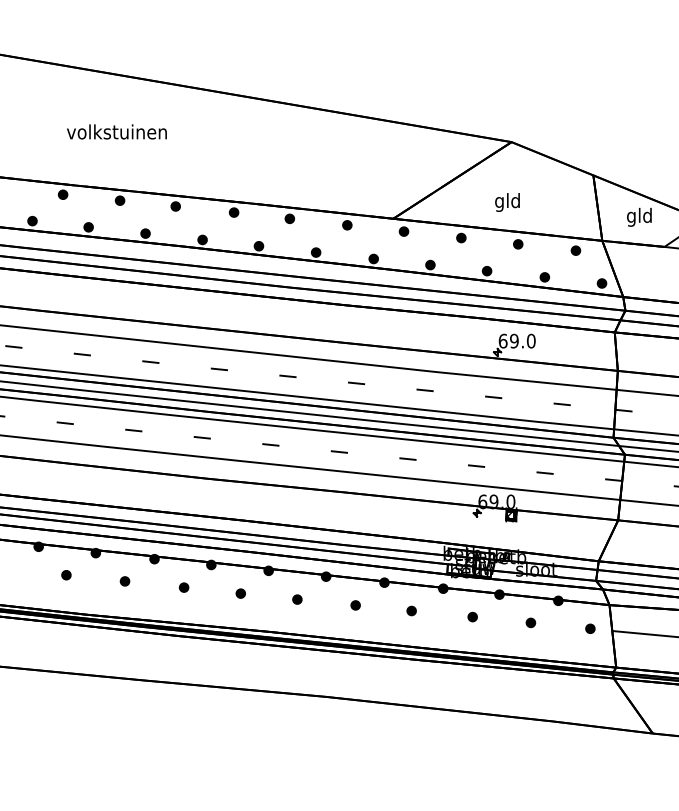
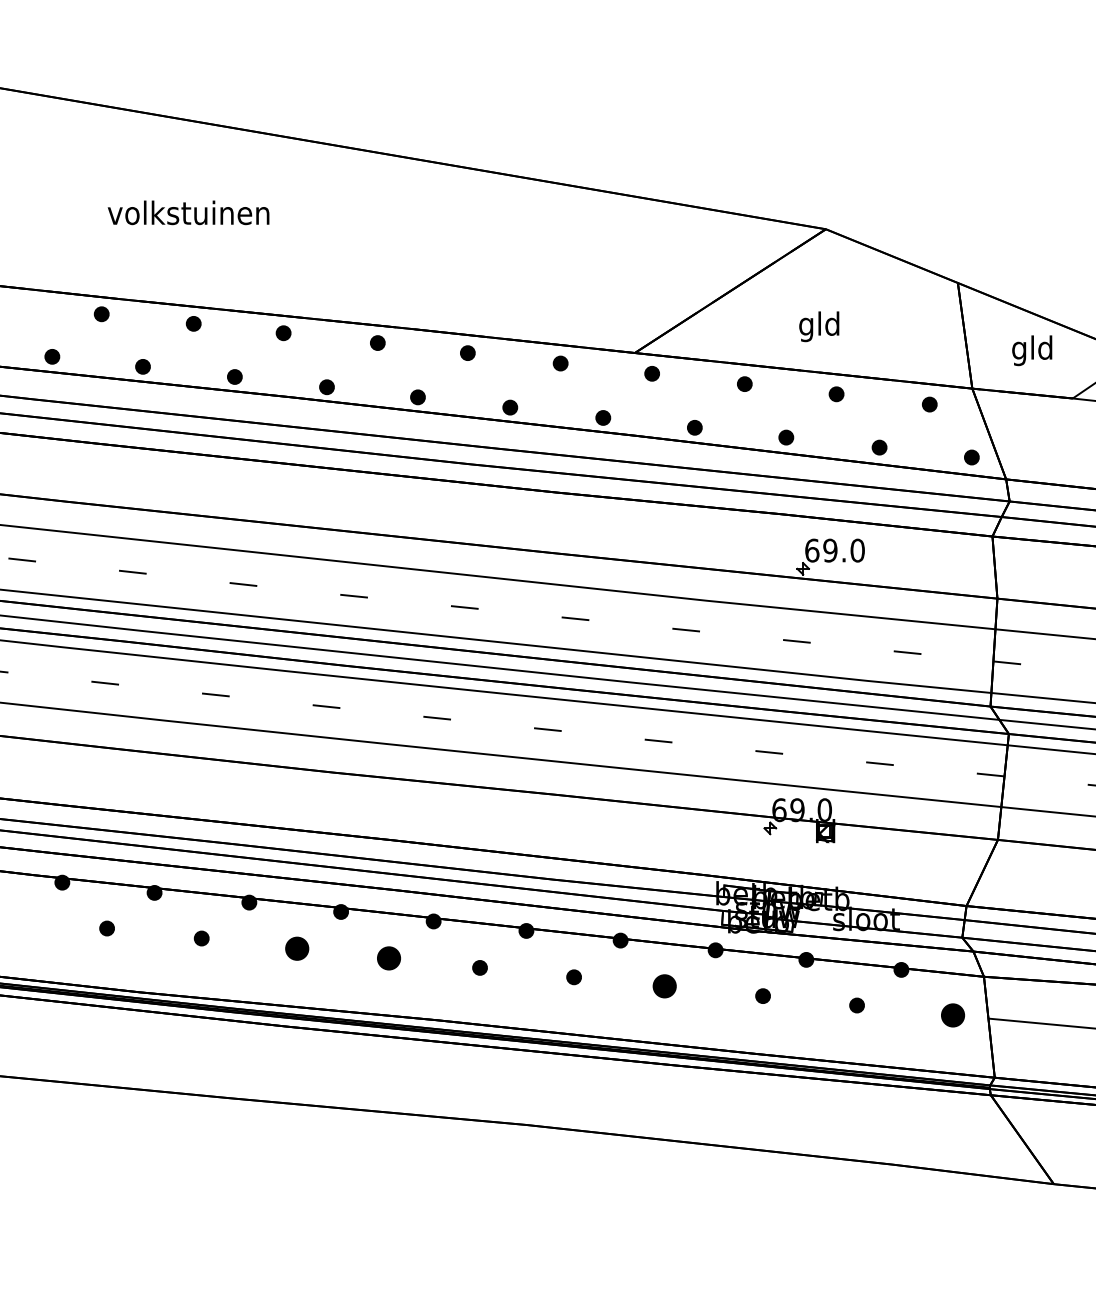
part: (183, 587) -> (296, 948), size x1.6
part: (240, 593) -> (388, 958), size x1.6
part: (411, 610) -> (664, 985), size x1.6
part: (590, 628) -> (953, 1014), size x1.6

